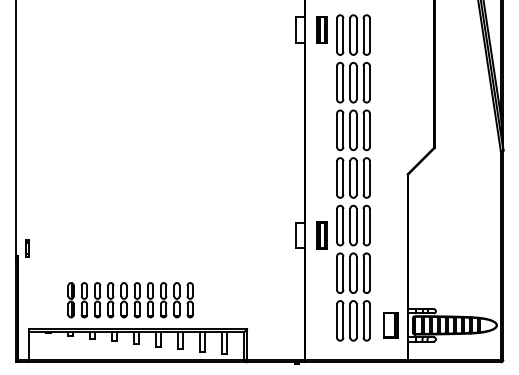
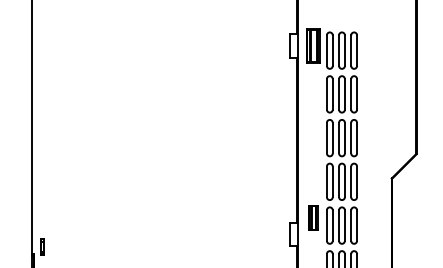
part: (321, 29) -> (312, 45), size x1.4
part: (321, 235) -> (312, 218), moved

